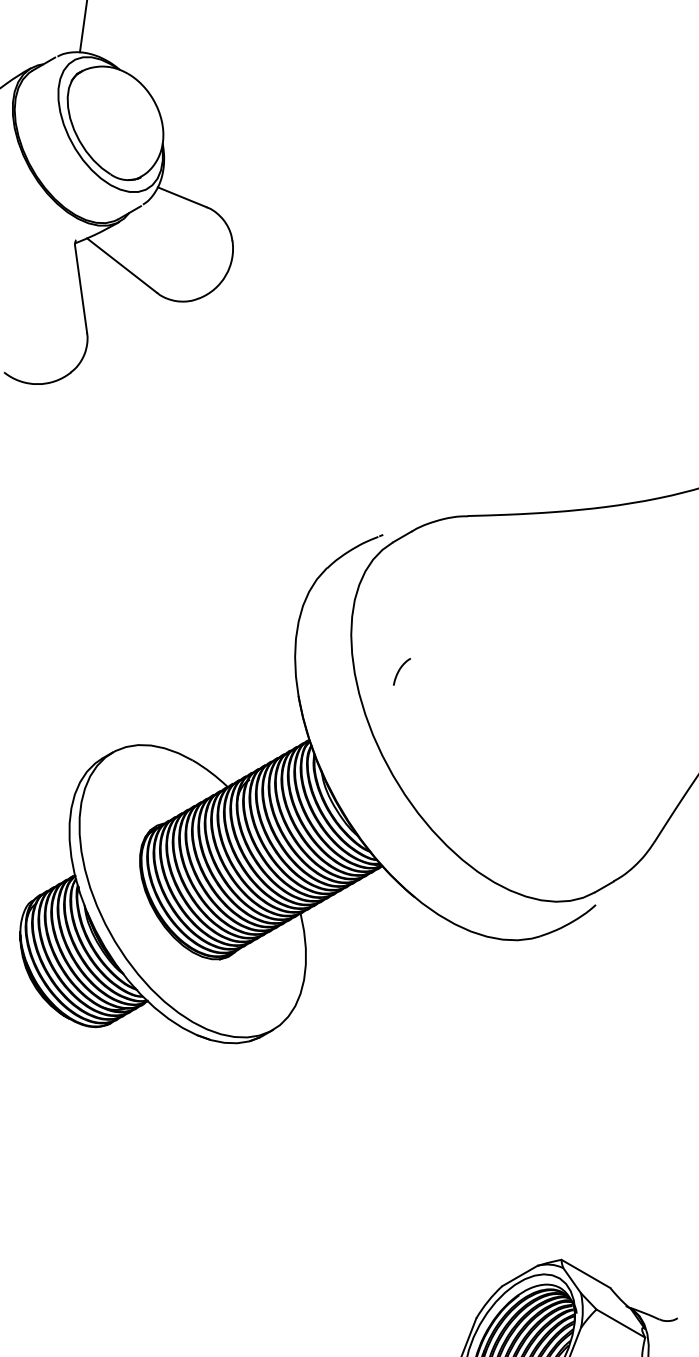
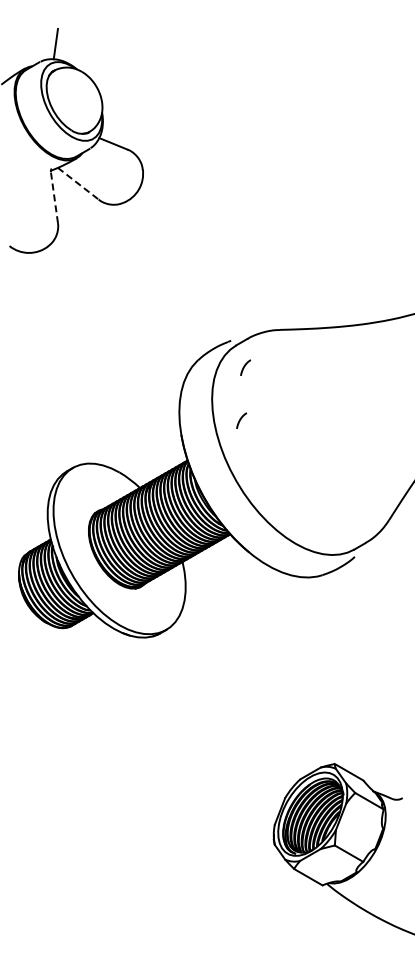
line: (122, 265) -> (78, 183), solid -> dashed
line: (81, 289) -> (54, 197), solid -> dashed
curve: (408, 578) -> (245, 366), added

